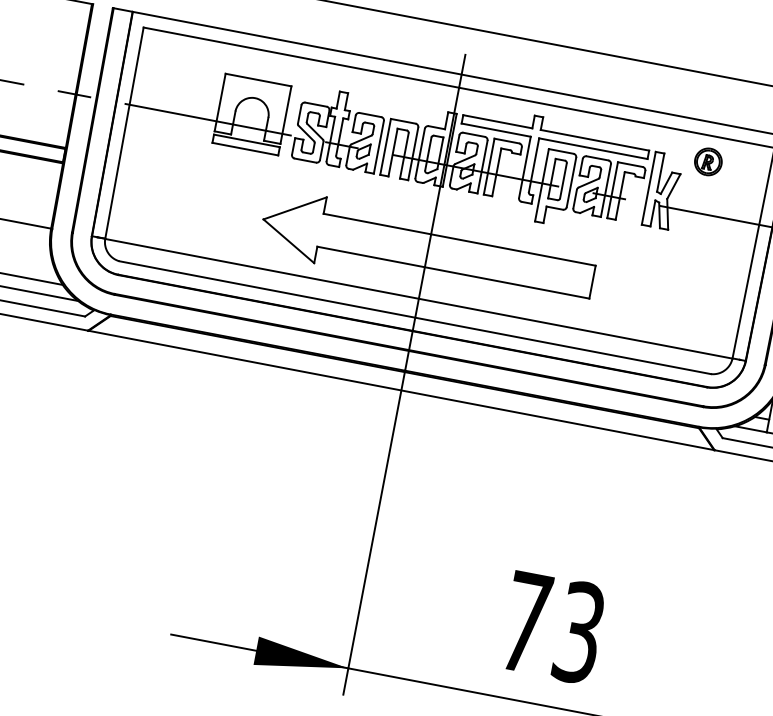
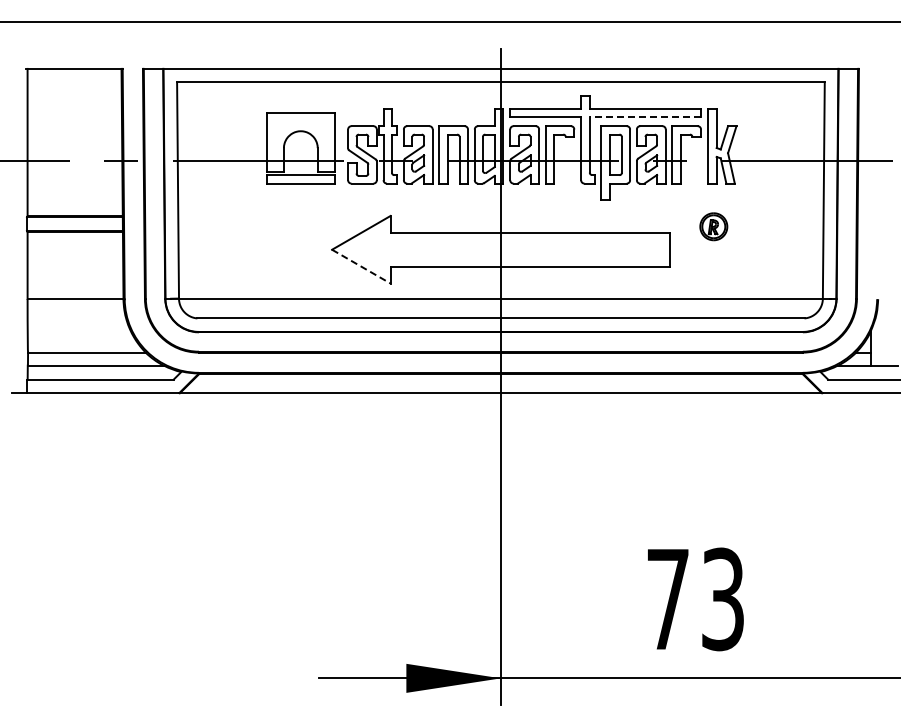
line: (593, 148) -> (645, 117), solid -> dashed
part: (708, 161) -> (713, 226), moved
line: (289, 241) -> (361, 266), solid -> dashed

